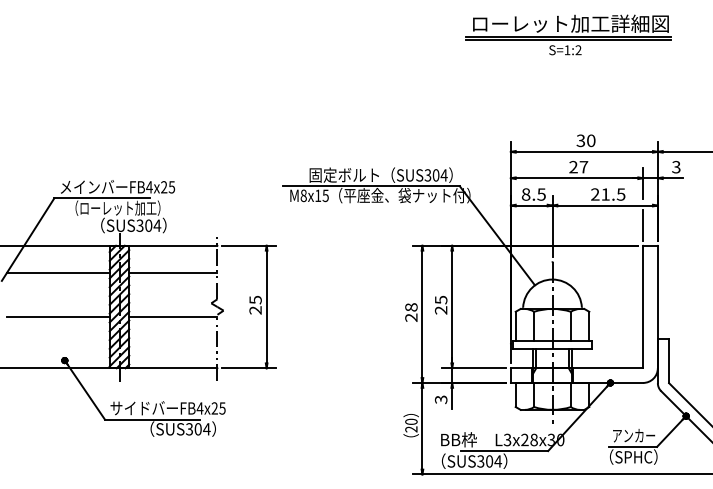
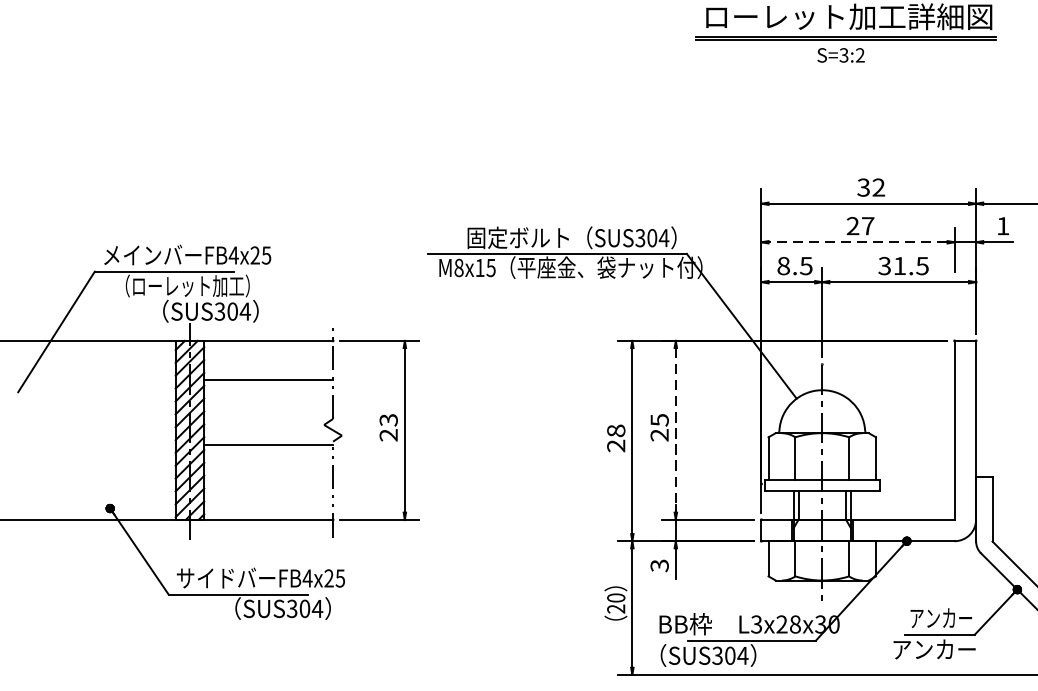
text: (567, 50) -> (844, 55), S=1:2 -> S=3:2
text: (591, 140) -> (879, 187), 30 -> 32
text: (676, 166) -> (1003, 225), 3 -> 1
line: (576, 178) -> (857, 242), solid -> dashed
text: (595, 194) -> (885, 266), 21.5 -> 31.5
line: (643, 225) -> (955, 311), removed
line: (57, 272) -> (99, 379), removed
text: (255, 299) -> (388, 419), 25 -> 23
line: (452, 307) -> (676, 431), solid -> dashed
line: (57, 316) -> (99, 444), removed
text: (629, 456) -> (934, 648), （SPHC） -> アンカー

